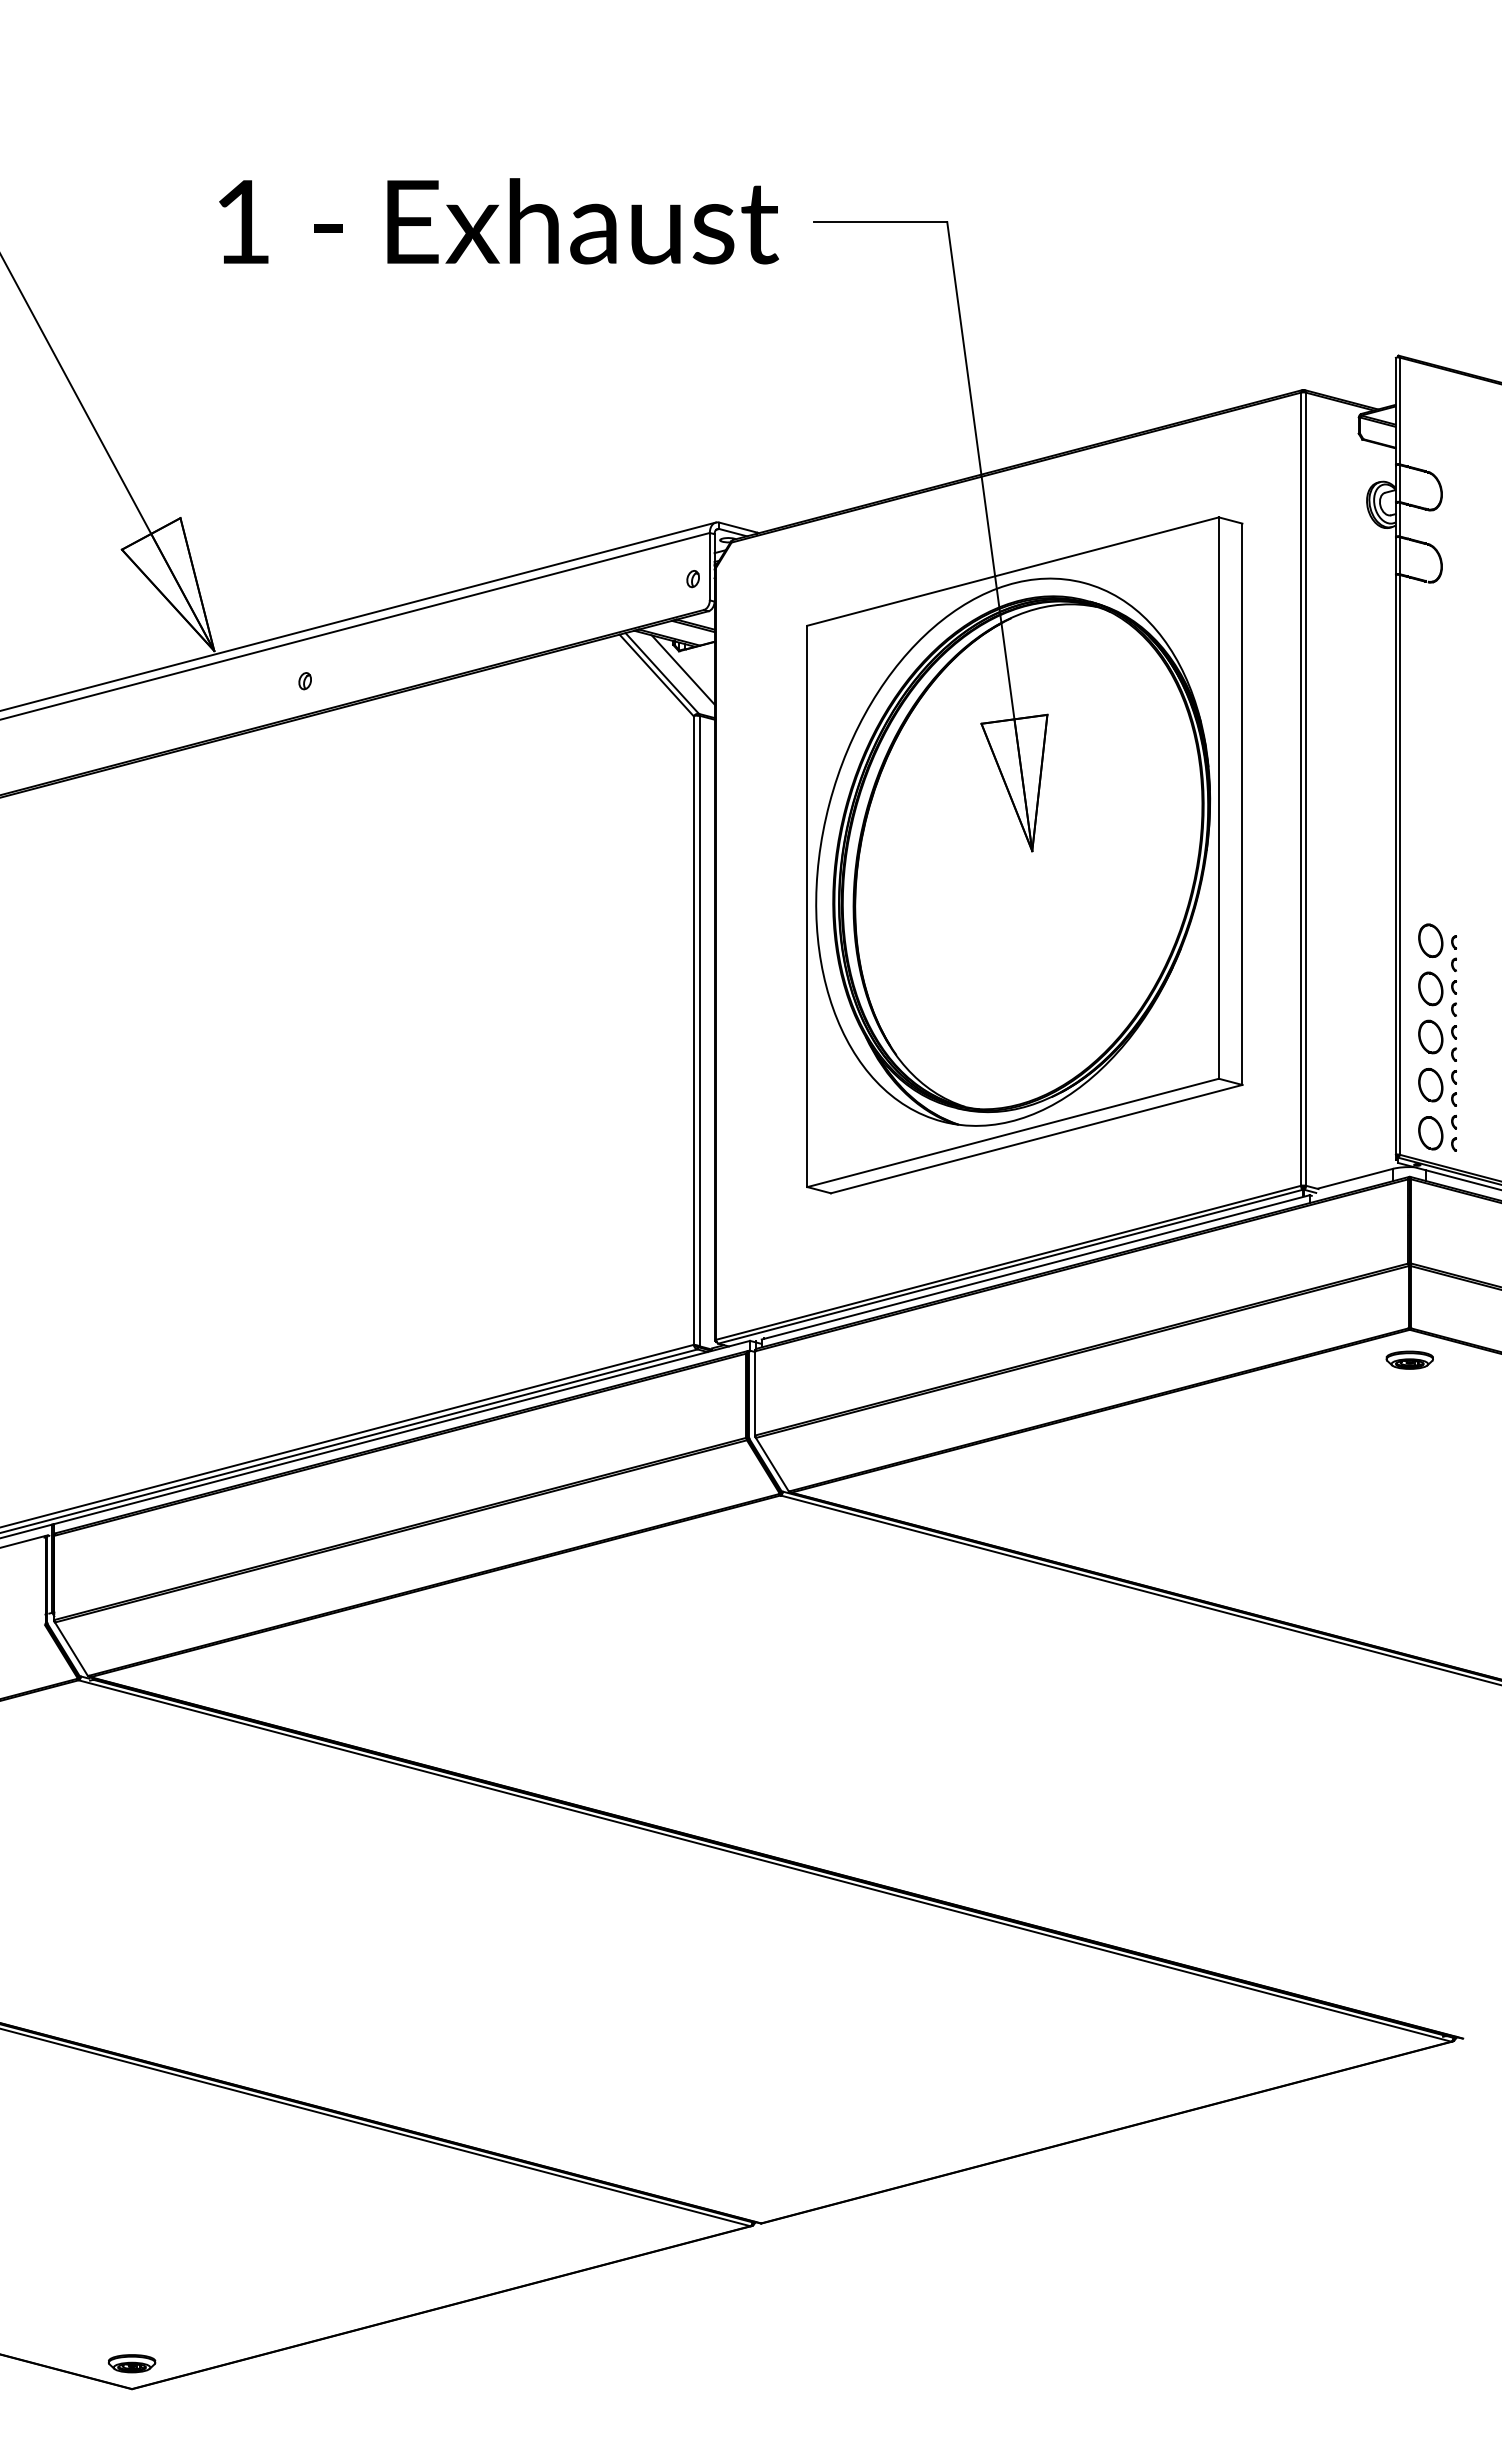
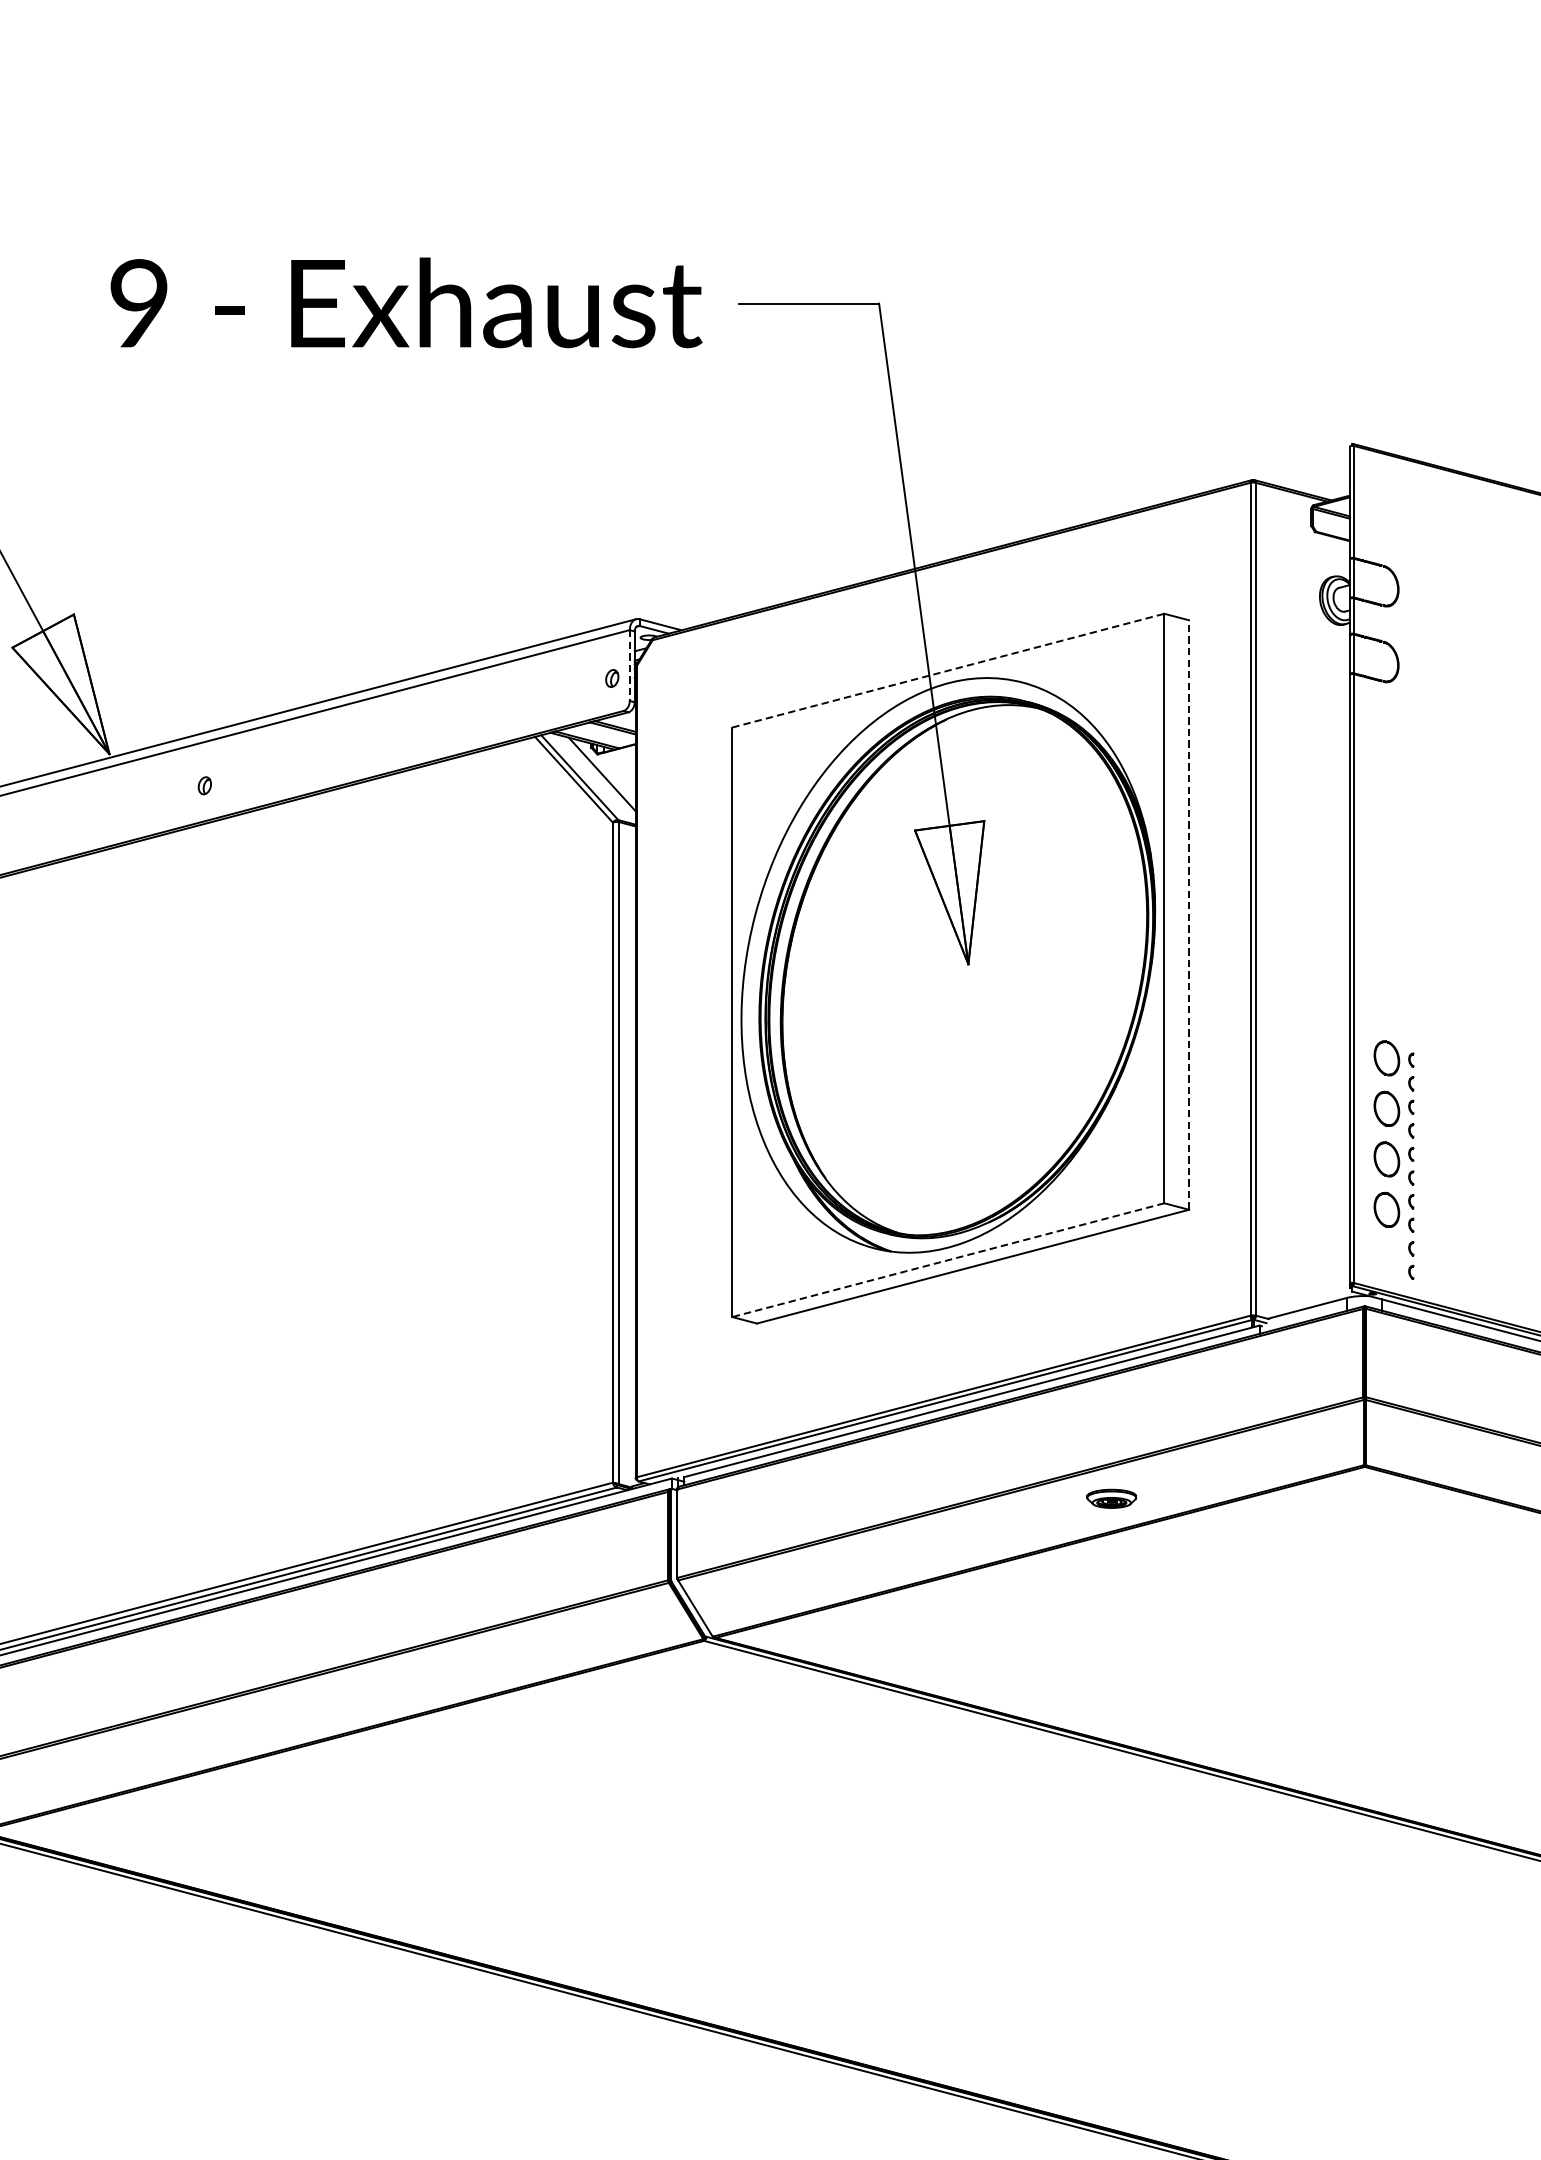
text: (242, 221) -> (139, 303), 1 -> 9
line: (709, 566) -> (629, 665), solid -> dashed
line: (1013, 571) -> (948, 670), solid -> dashed
line: (1242, 804) -> (1189, 915), solid -> dashed
line: (1013, 1132) -> (948, 1259), solid -> dashed
part: (1430, 1133) -> (1386, 1260), removed
part: (1409, 1359) -> (1111, 1498), moved

